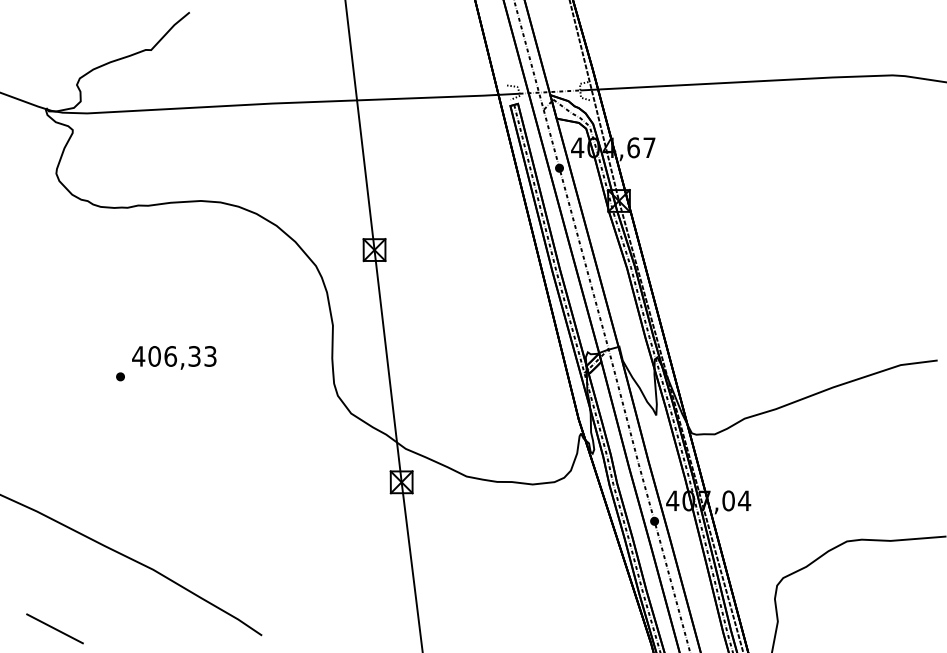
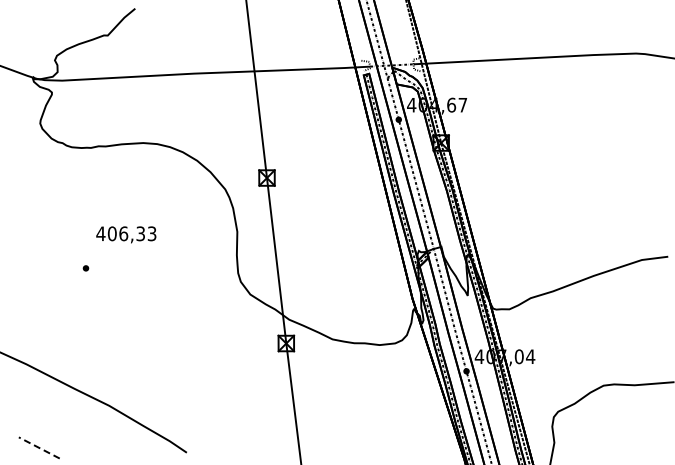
text: (174, 357) -> (126, 234), moved
line: (53, 628) -> (38, 447), solid -> dashed

